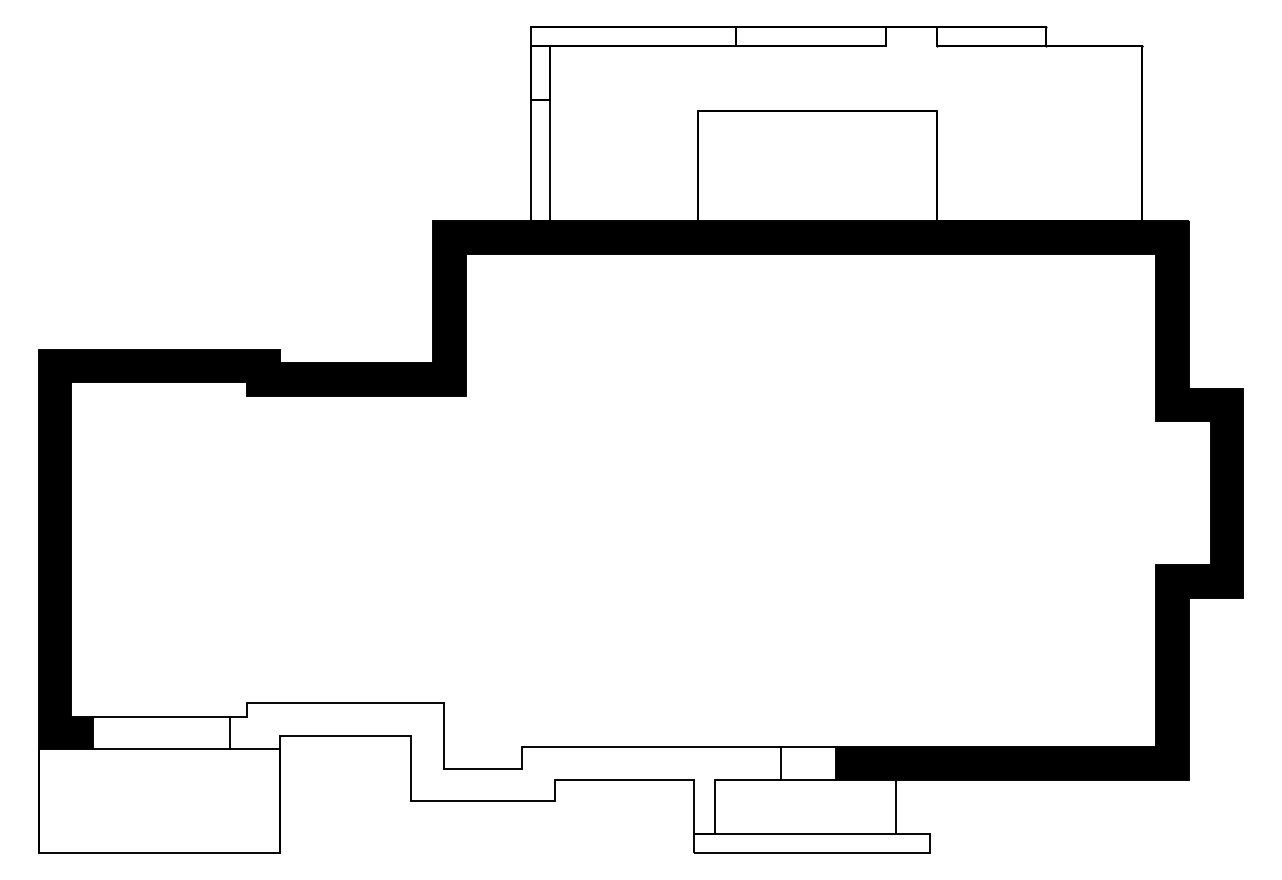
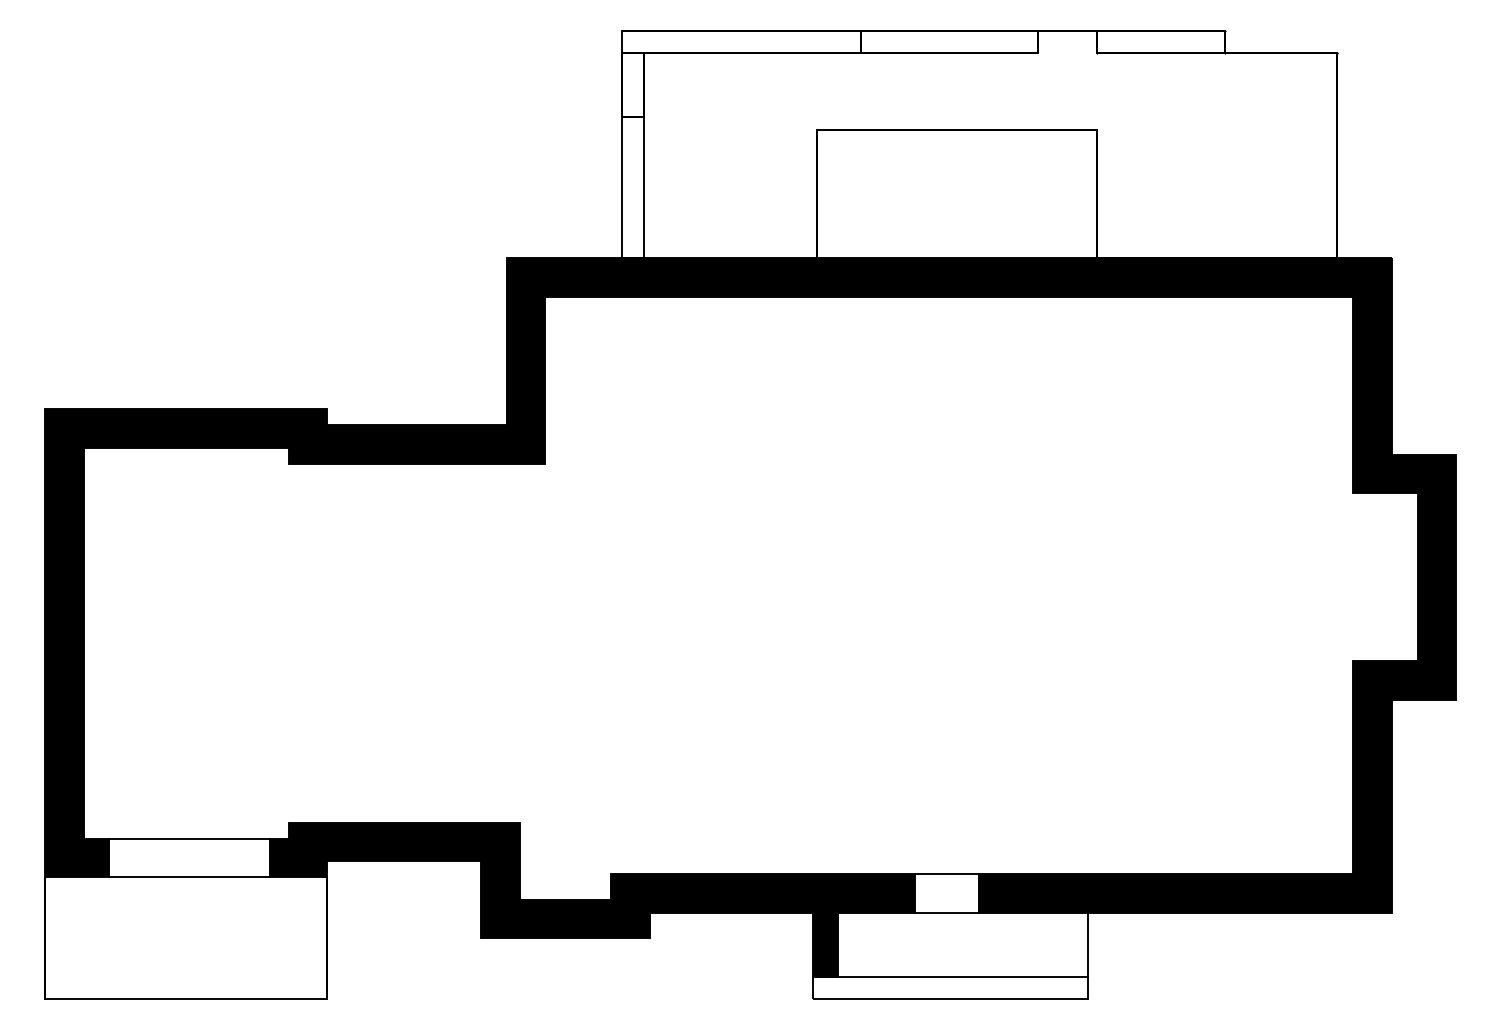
fill: (505, 768) -> (591, 899), added
line: (896, 806) -> (1088, 944), moved

